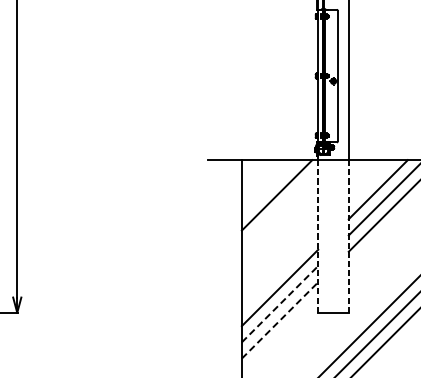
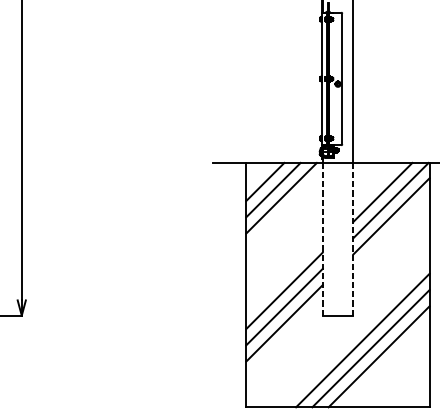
line: (260, 178) -> (265, 181), added
line: (268, 186) -> (273, 189), added
line: (279, 304) -> (284, 307), dashed -> solid
line: (279, 320) -> (284, 323), dashed -> solid

